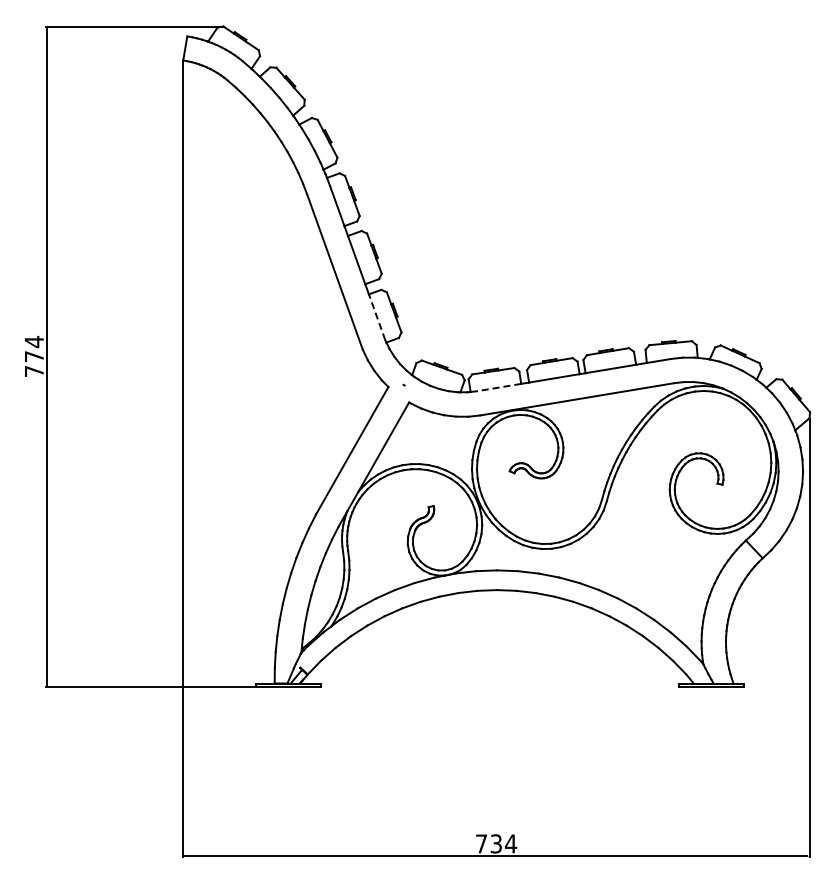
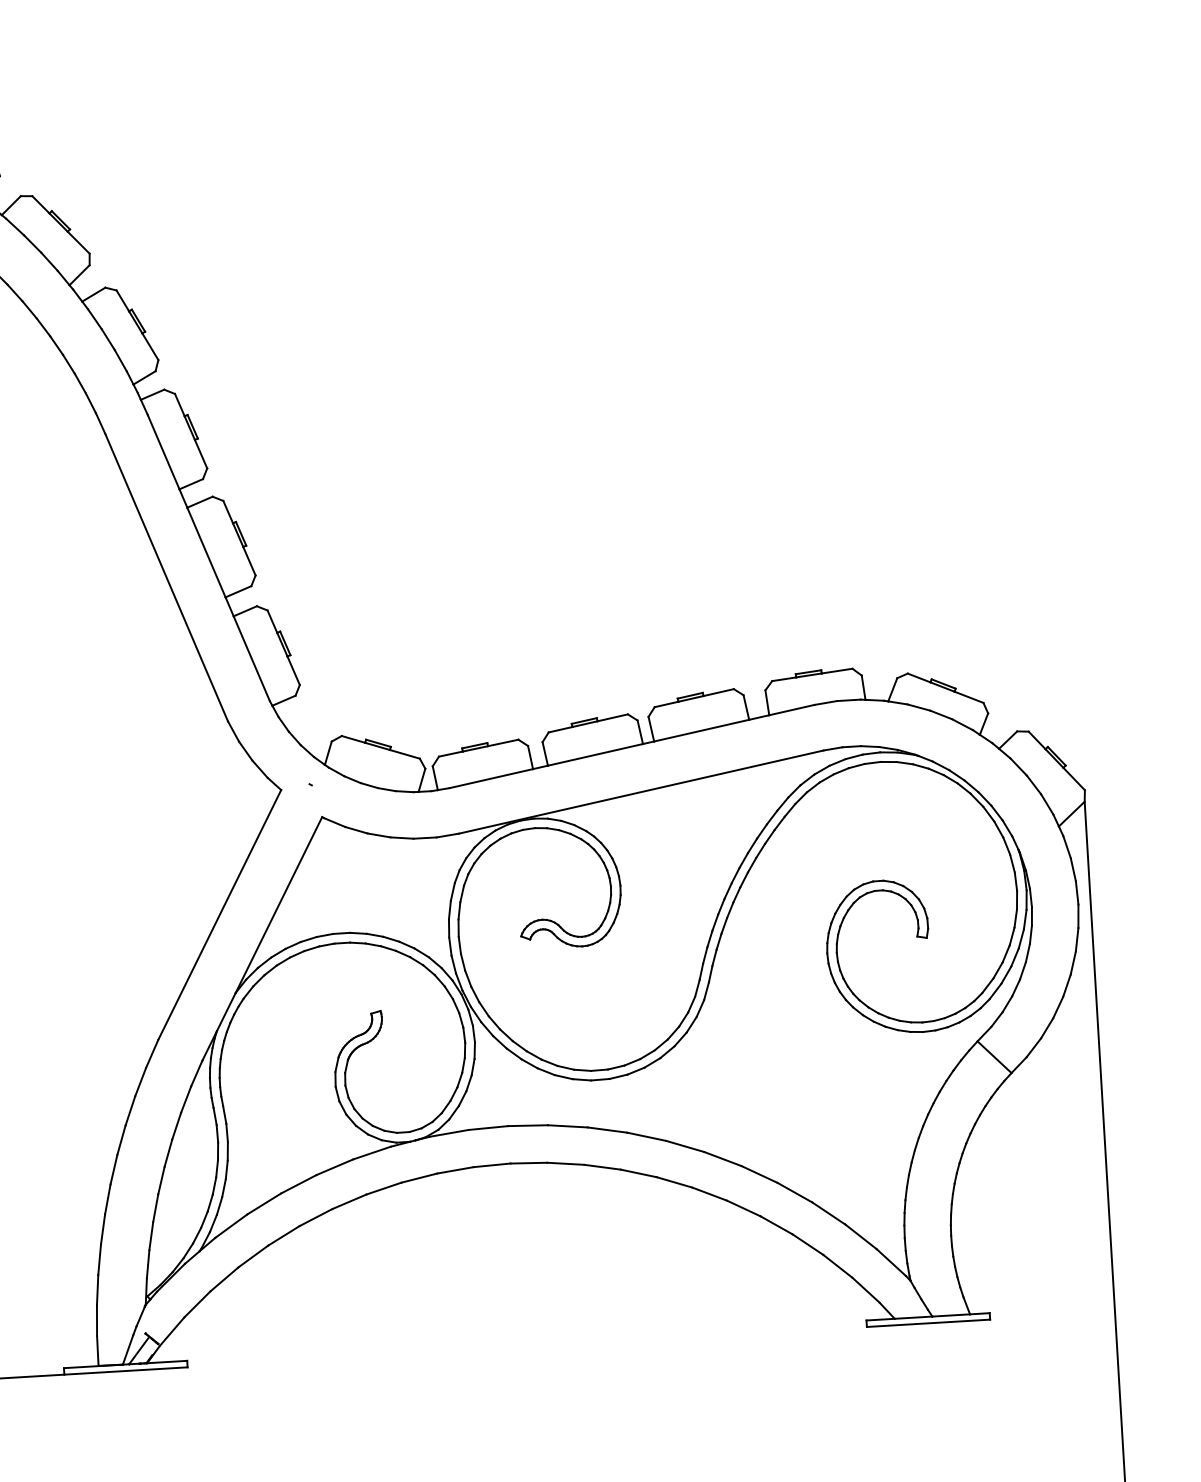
line: (376, 316) -> (250, 657), dashed -> solid
line: (498, 387) -> (490, 778), dashed -> solid

